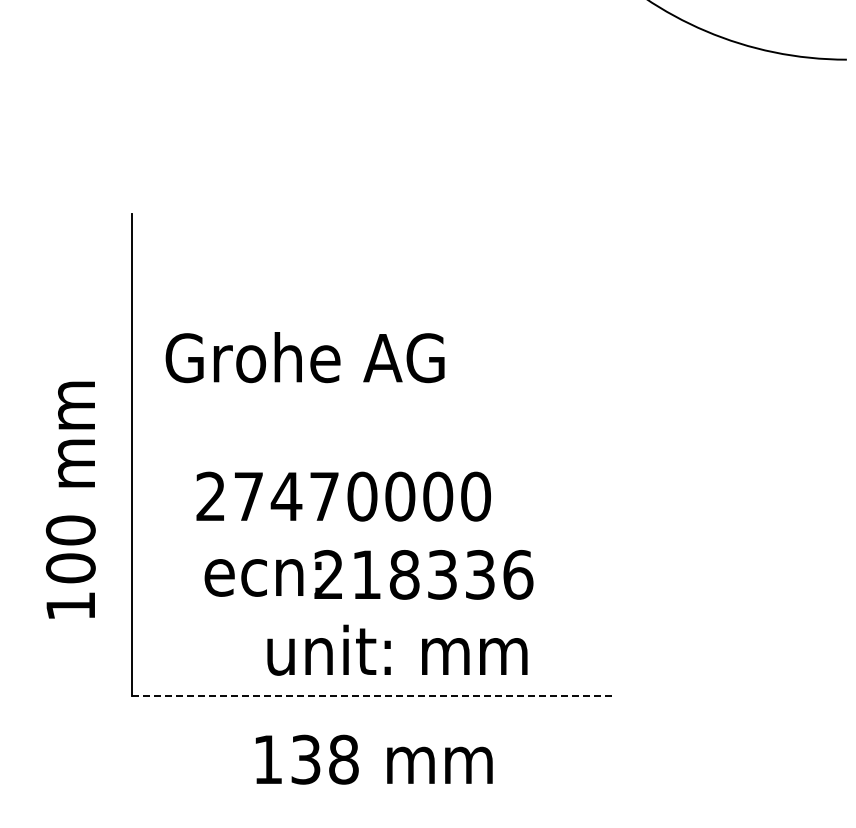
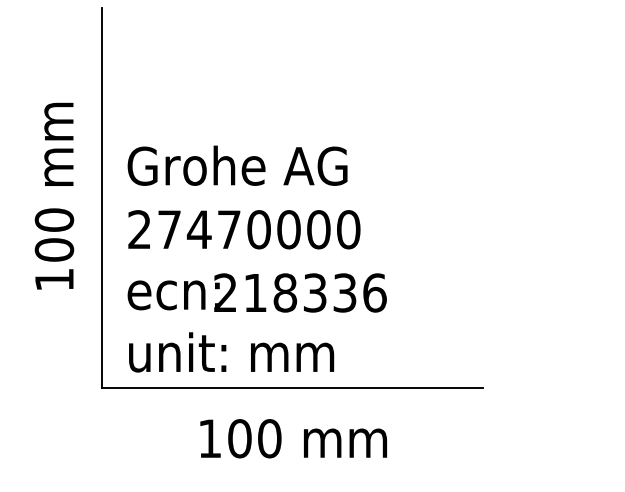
text: (304, 357) -> (237, 165), moved
text: (343, 496) -> (244, 229), moved
text: (70, 499) -> (54, 195), moved
text: (368, 574) -> (256, 292), moved
text: (397, 649) -> (231, 351), moved
line: (373, 695) -> (293, 388), dashed -> solid
text: (324, 759) -> (254, 438), 138 -> 100

